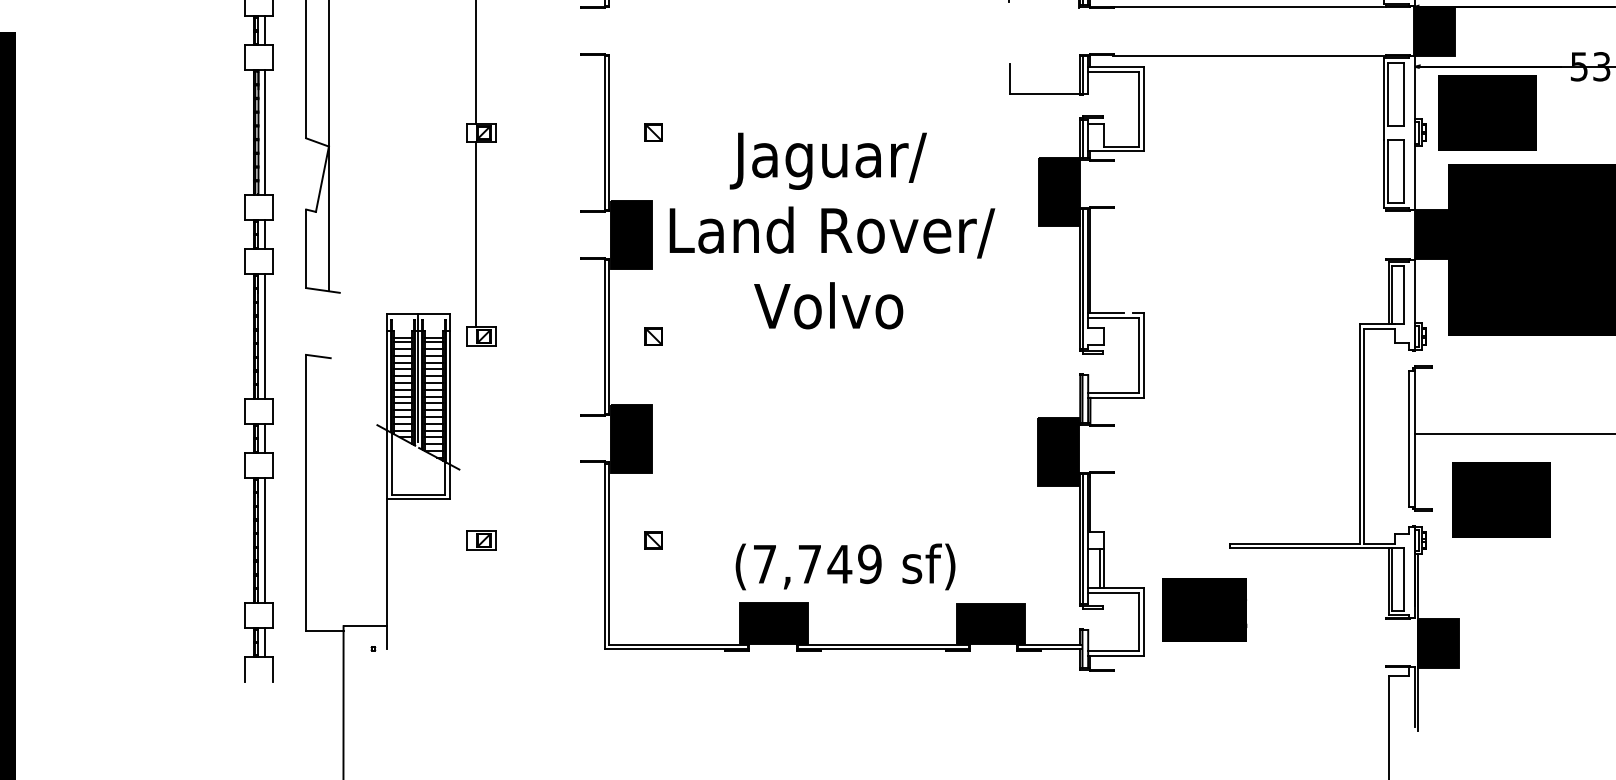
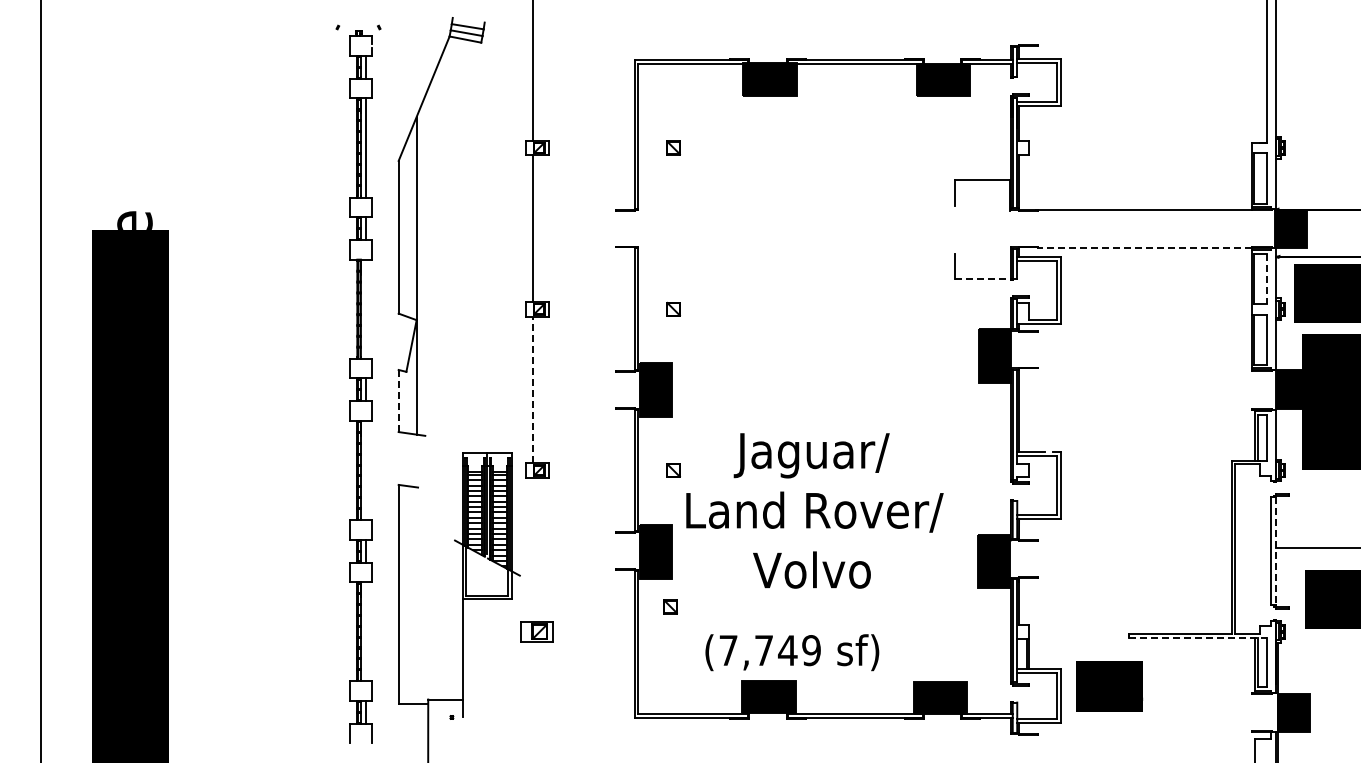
line: (1249, 55) -> (1144, 248), solid -> dashed
line: (1045, 93) -> (983, 278), solid -> dashed
line: (1403, 95) -> (1266, 279), solid -> dashed
line: (265, 131) -> (366, 308), removed
text: (831, 230) -> (814, 510), moved
line: (475, 234) -> (532, 389), solid -> dashed
line: (305, 249) -> (398, 401), solid -> dashed
line: (265, 336) -> (366, 470), removed
line: (1414, 439) -> (1275, 551), solid -> dashed
line: (265, 540) -> (366, 631), removed
part: (481, 540) -> (537, 631), size x1.4
part: (653, 540) -> (670, 606), moved
line: (1317, 549) -> (1198, 638), solid -> dashed
text: (845, 566) -> (792, 652), moved

